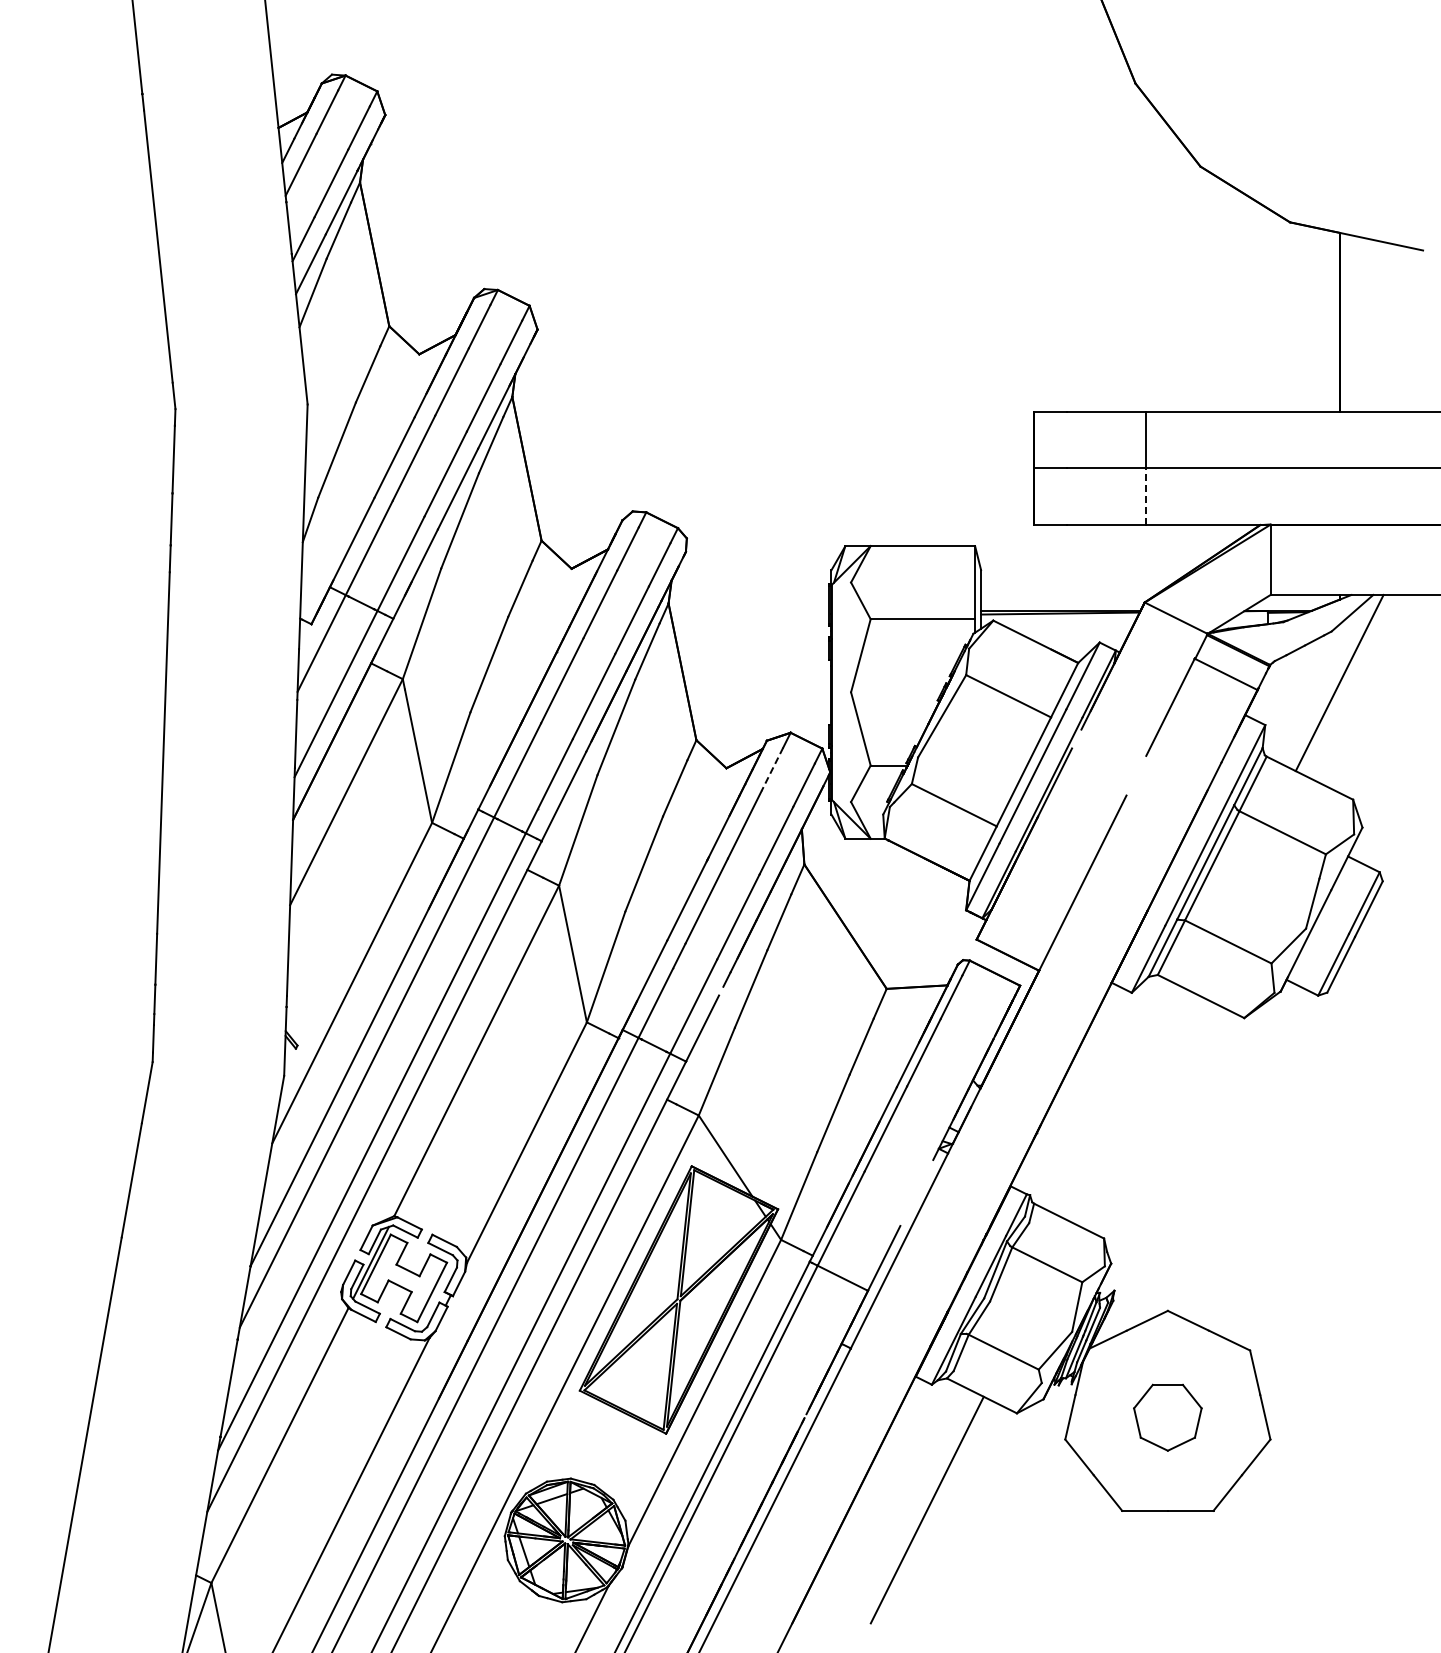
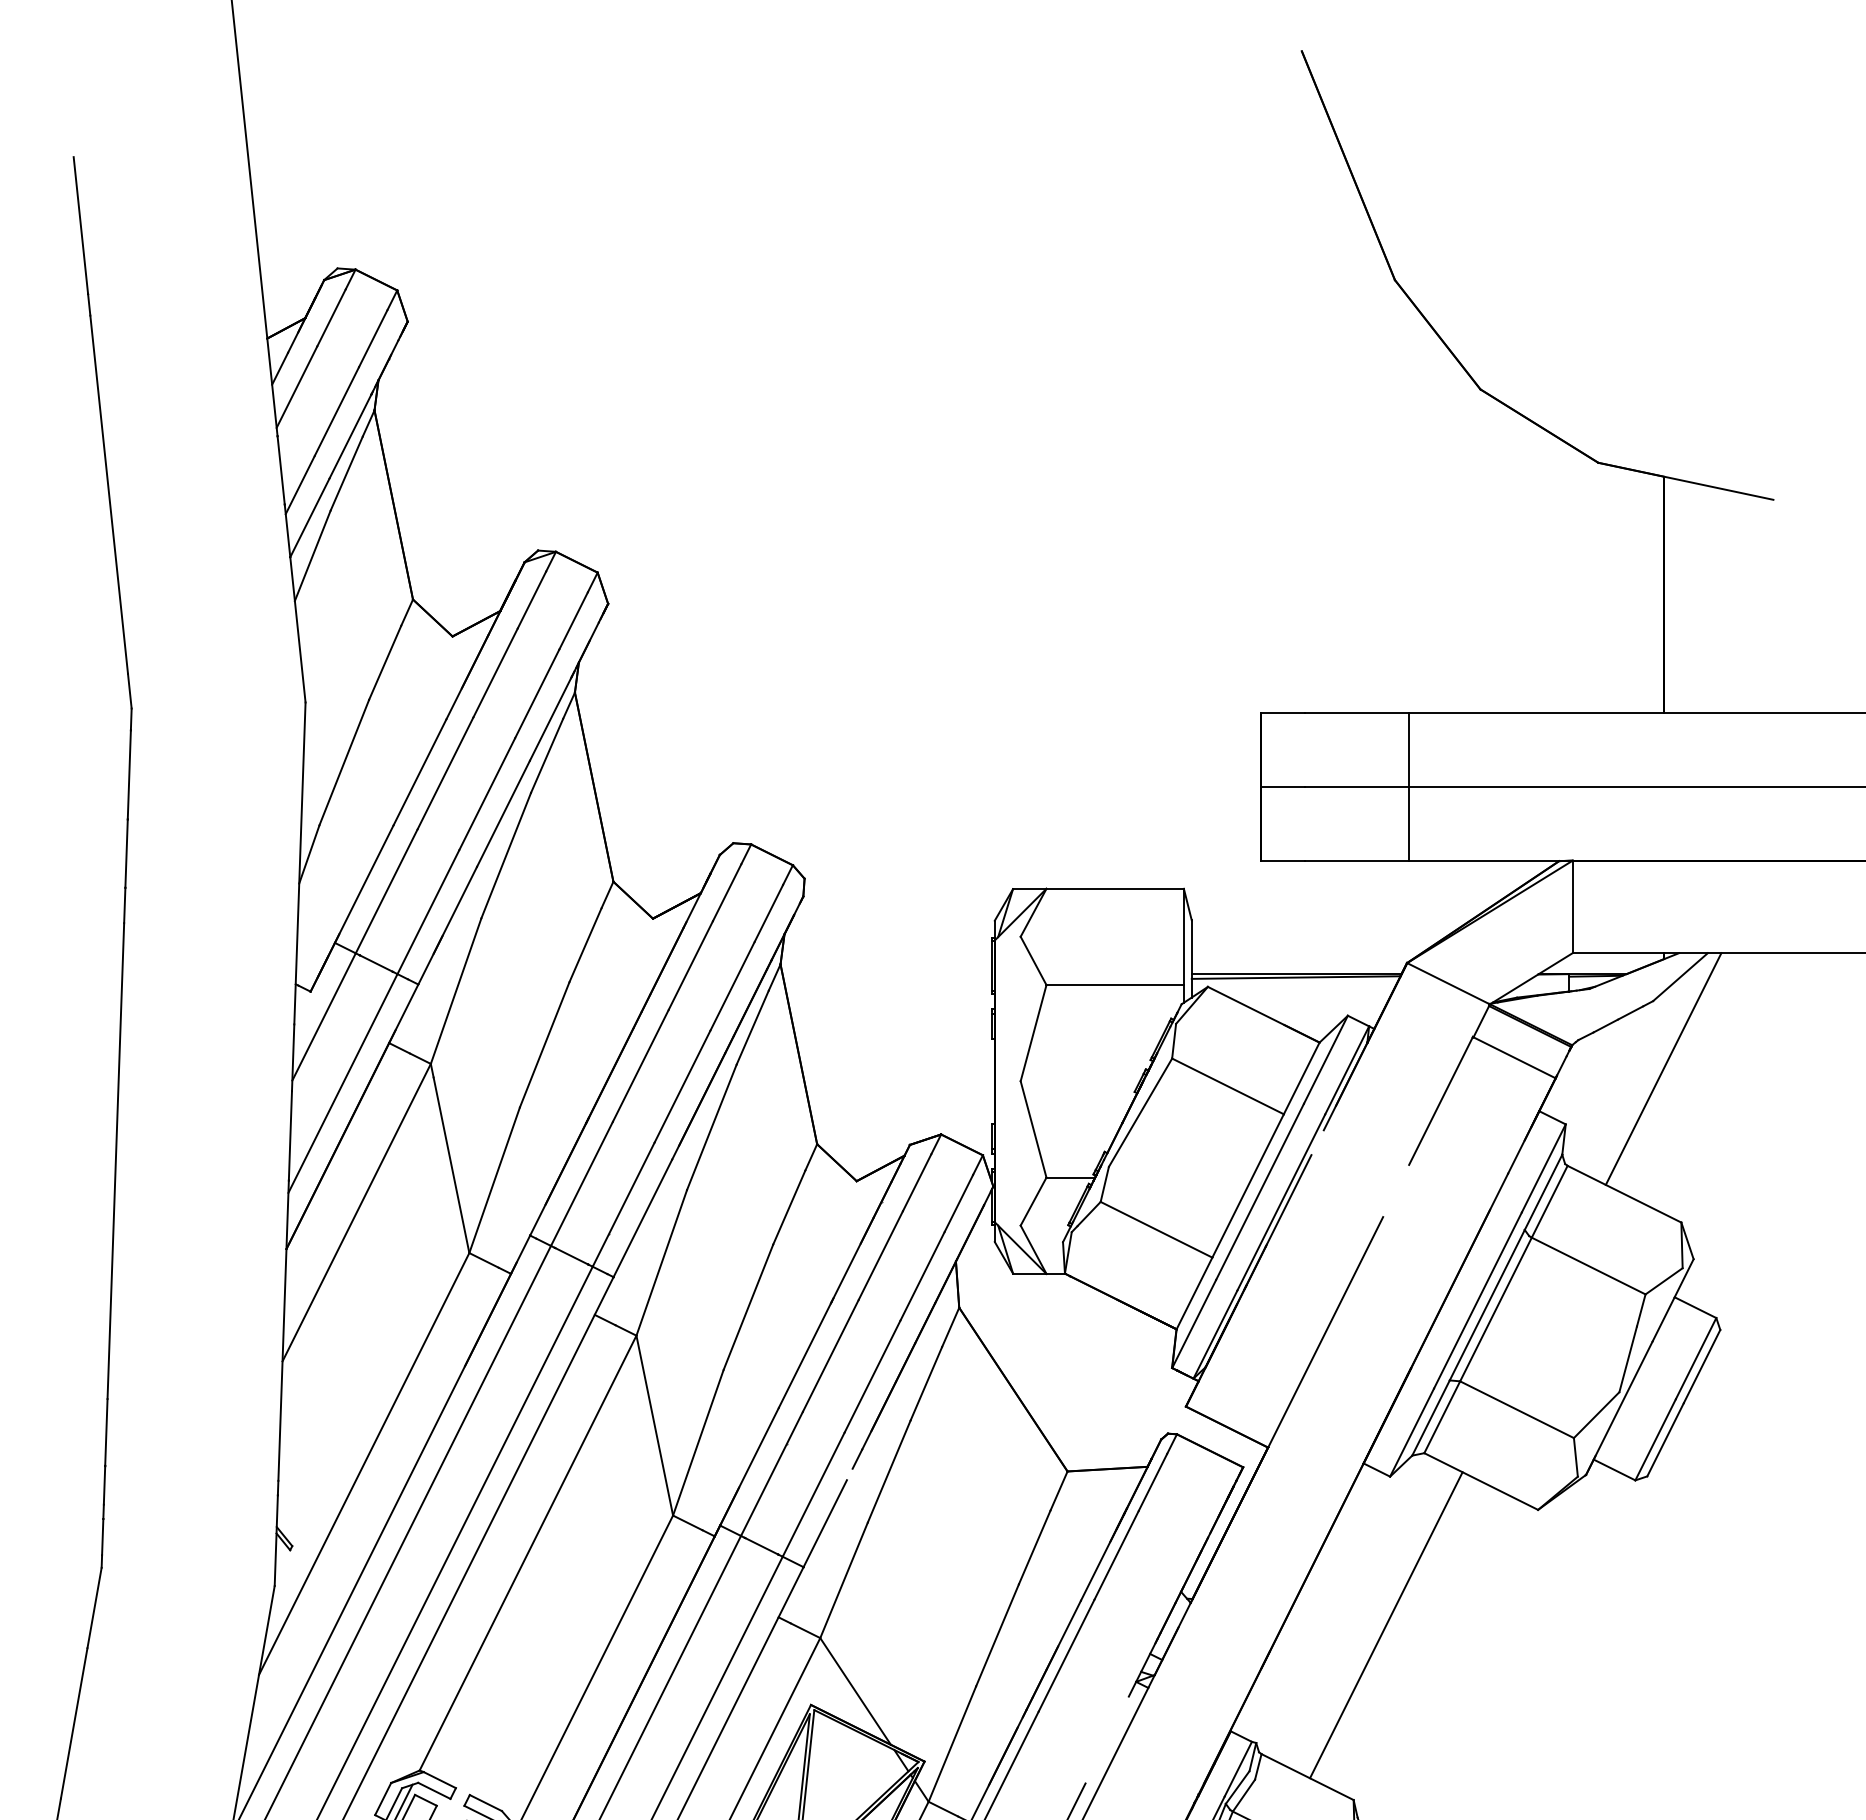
line: (1146, 496) -> (1409, 823), dashed -> solid
line: (772, 769) -> (917, 1182), dashed -> solid
line: (1128, 1105) -> (1385, 1624), added

